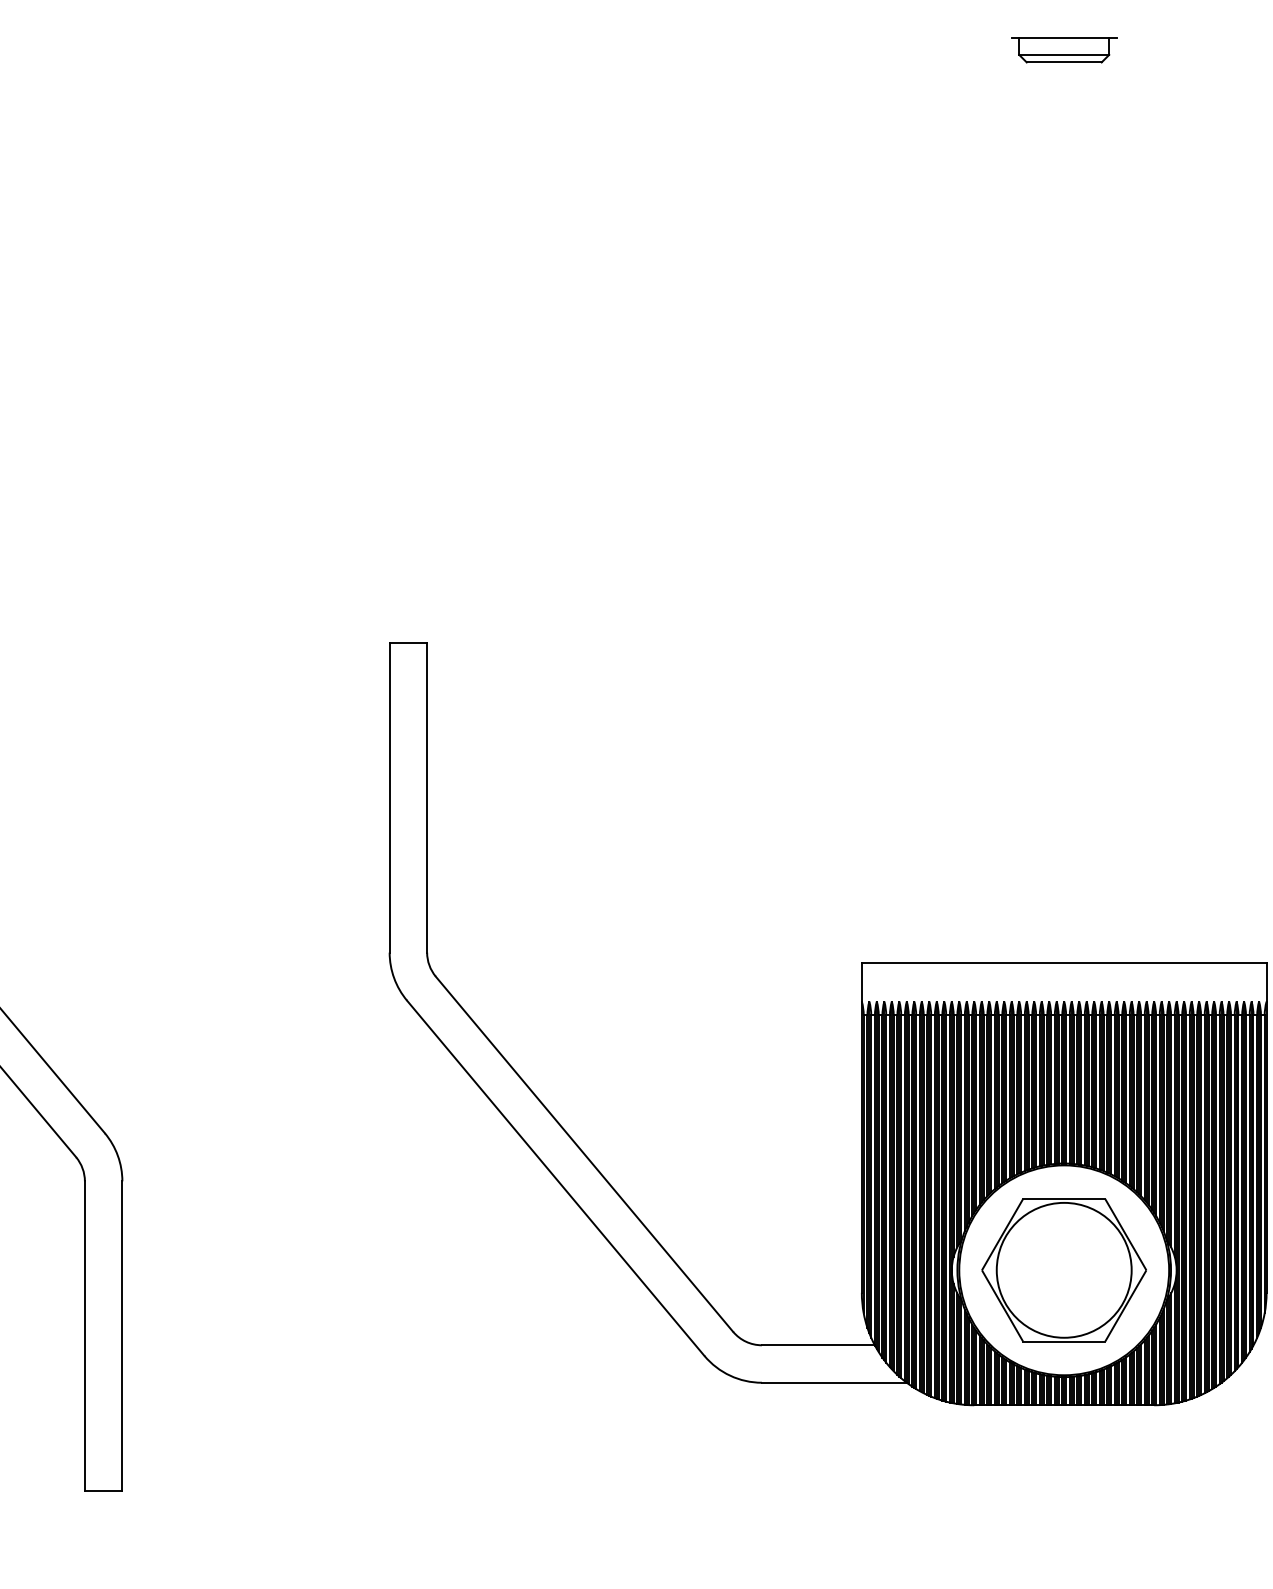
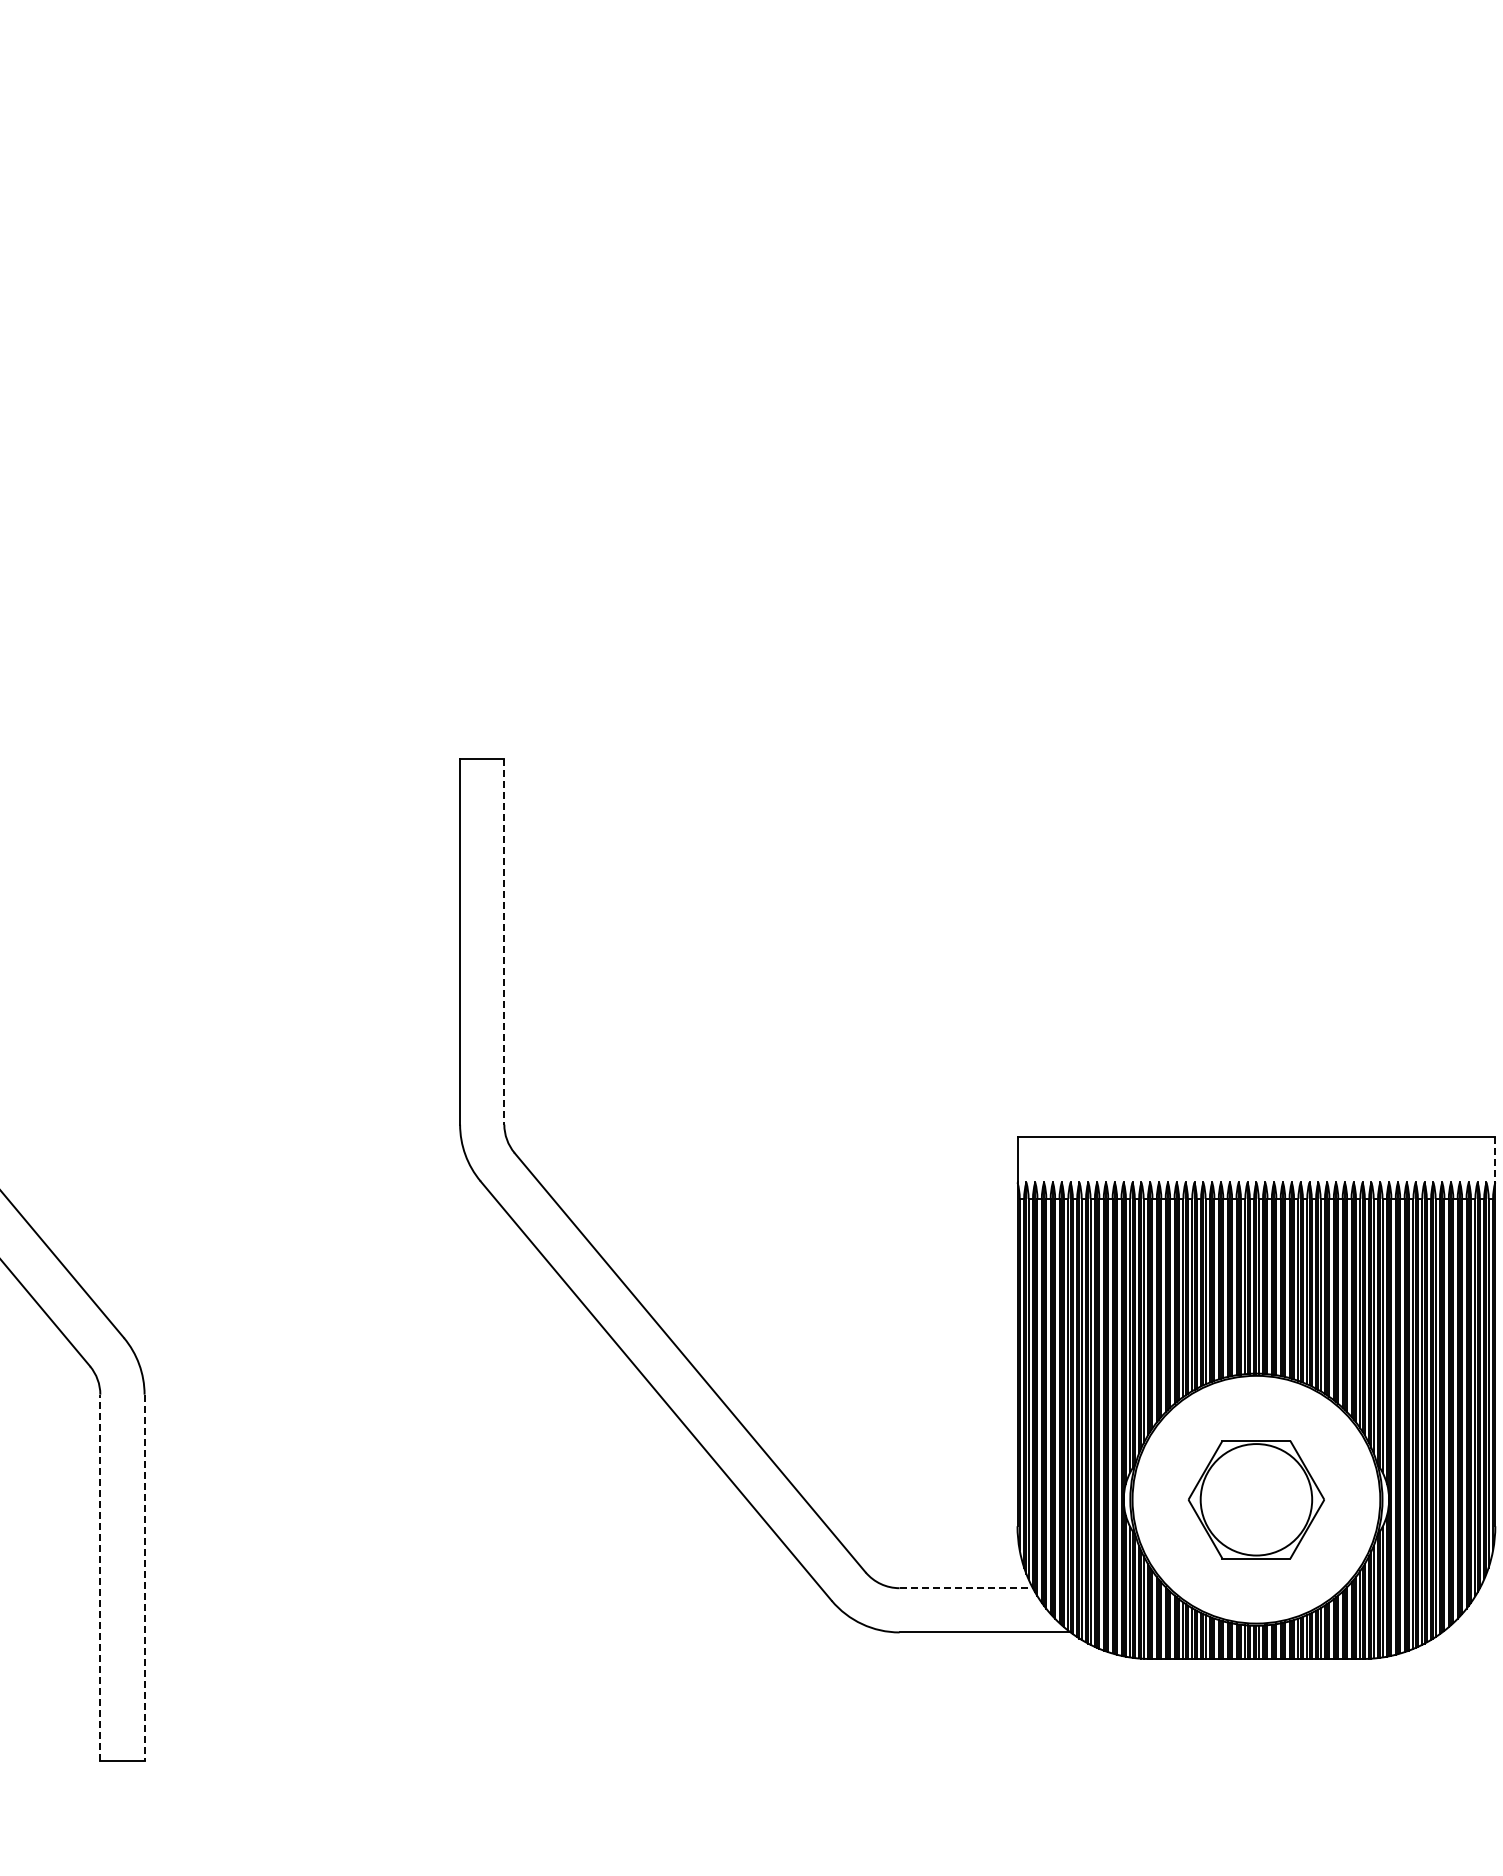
part: (1064, 50) -> (1256, 59), removed
line: (427, 797) -> (504, 941), solid -> dashed
line: (1266, 982) -> (1495, 1159), solid -> dashed
part: (1064, 1270) -> (1256, 1499), size x0.7
line: (85, 1336) -> (100, 1577), solid -> dashed
line: (122, 1337) -> (144, 1578), solid -> dashed
line: (818, 1345) -> (966, 1588), solid -> dashed

